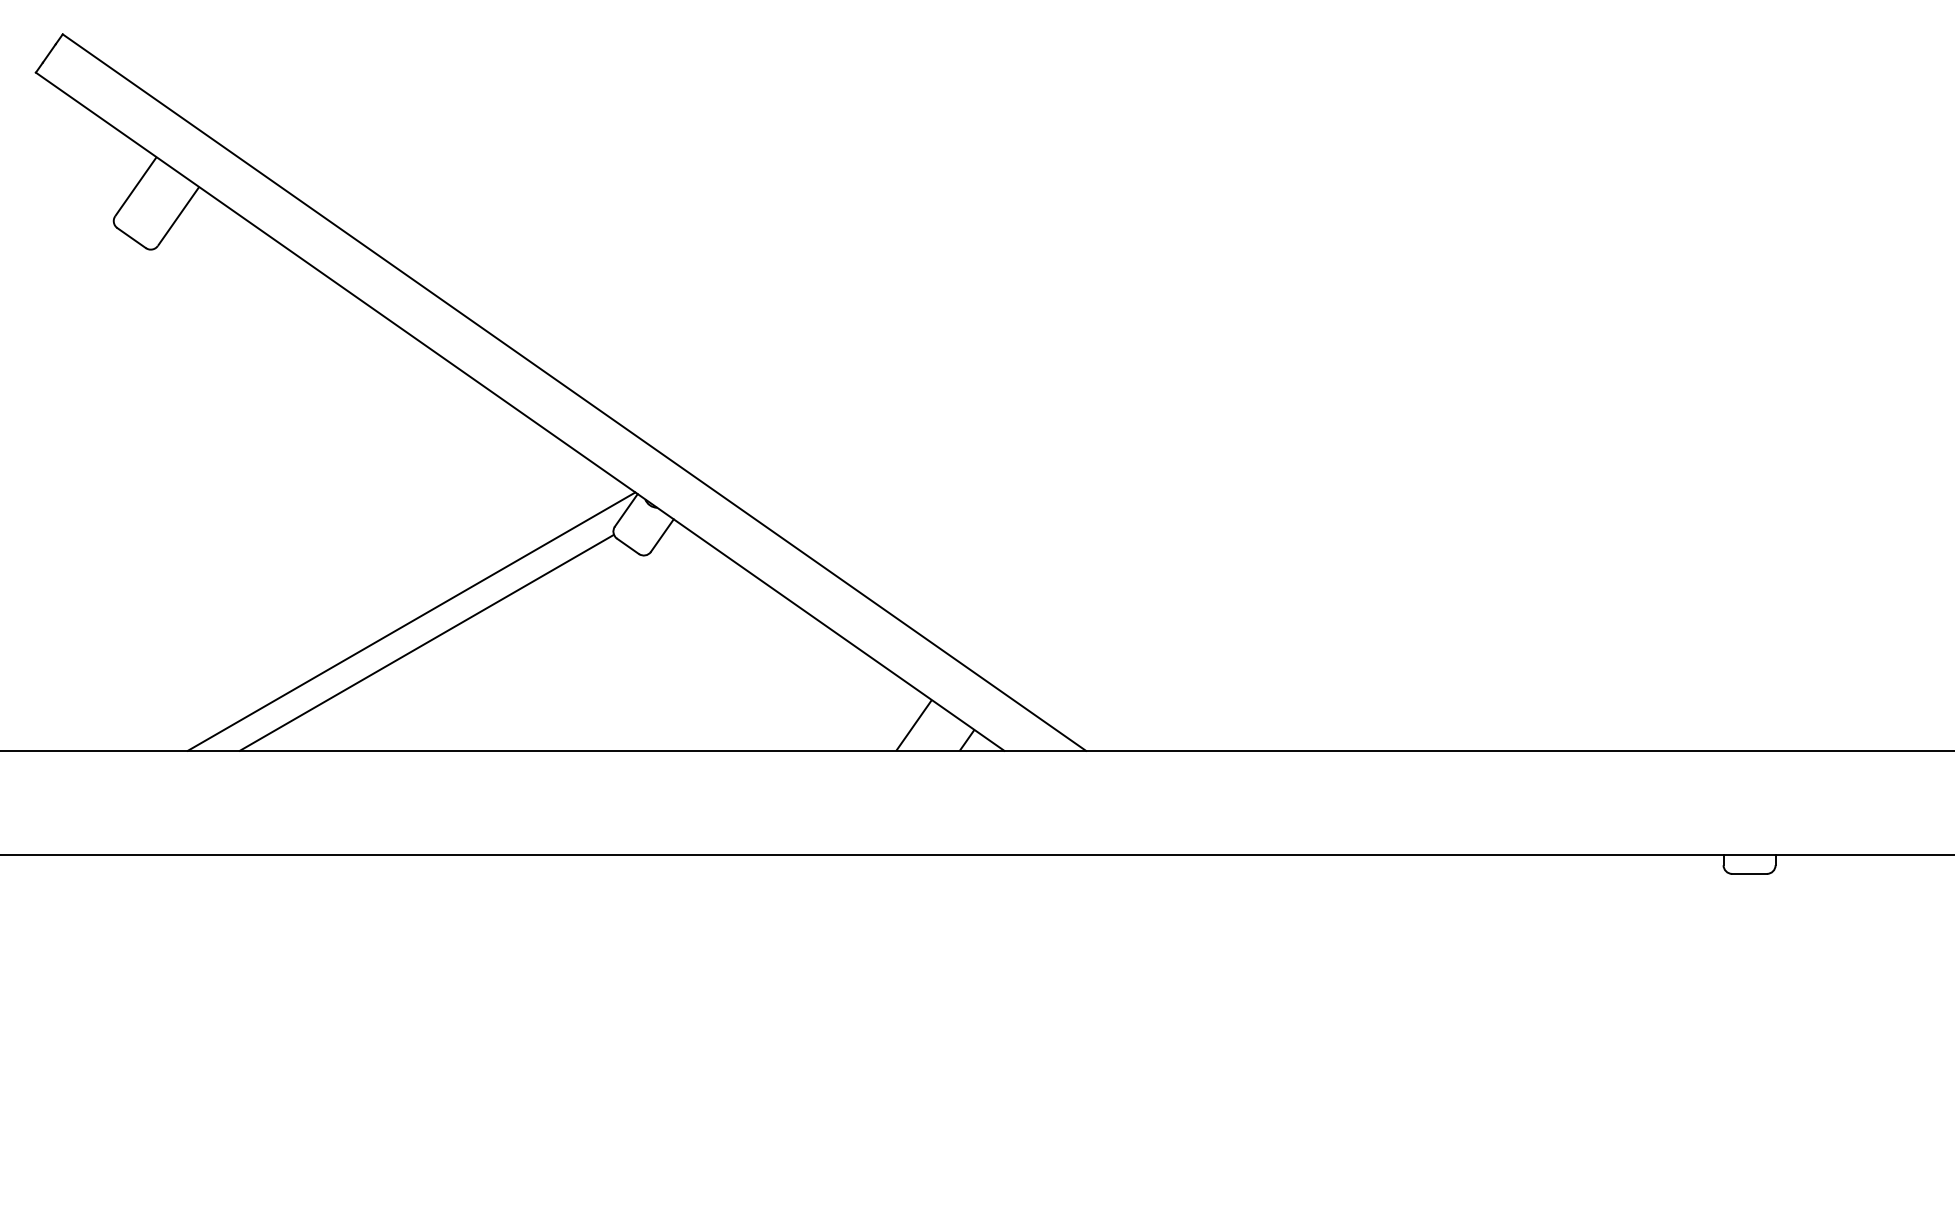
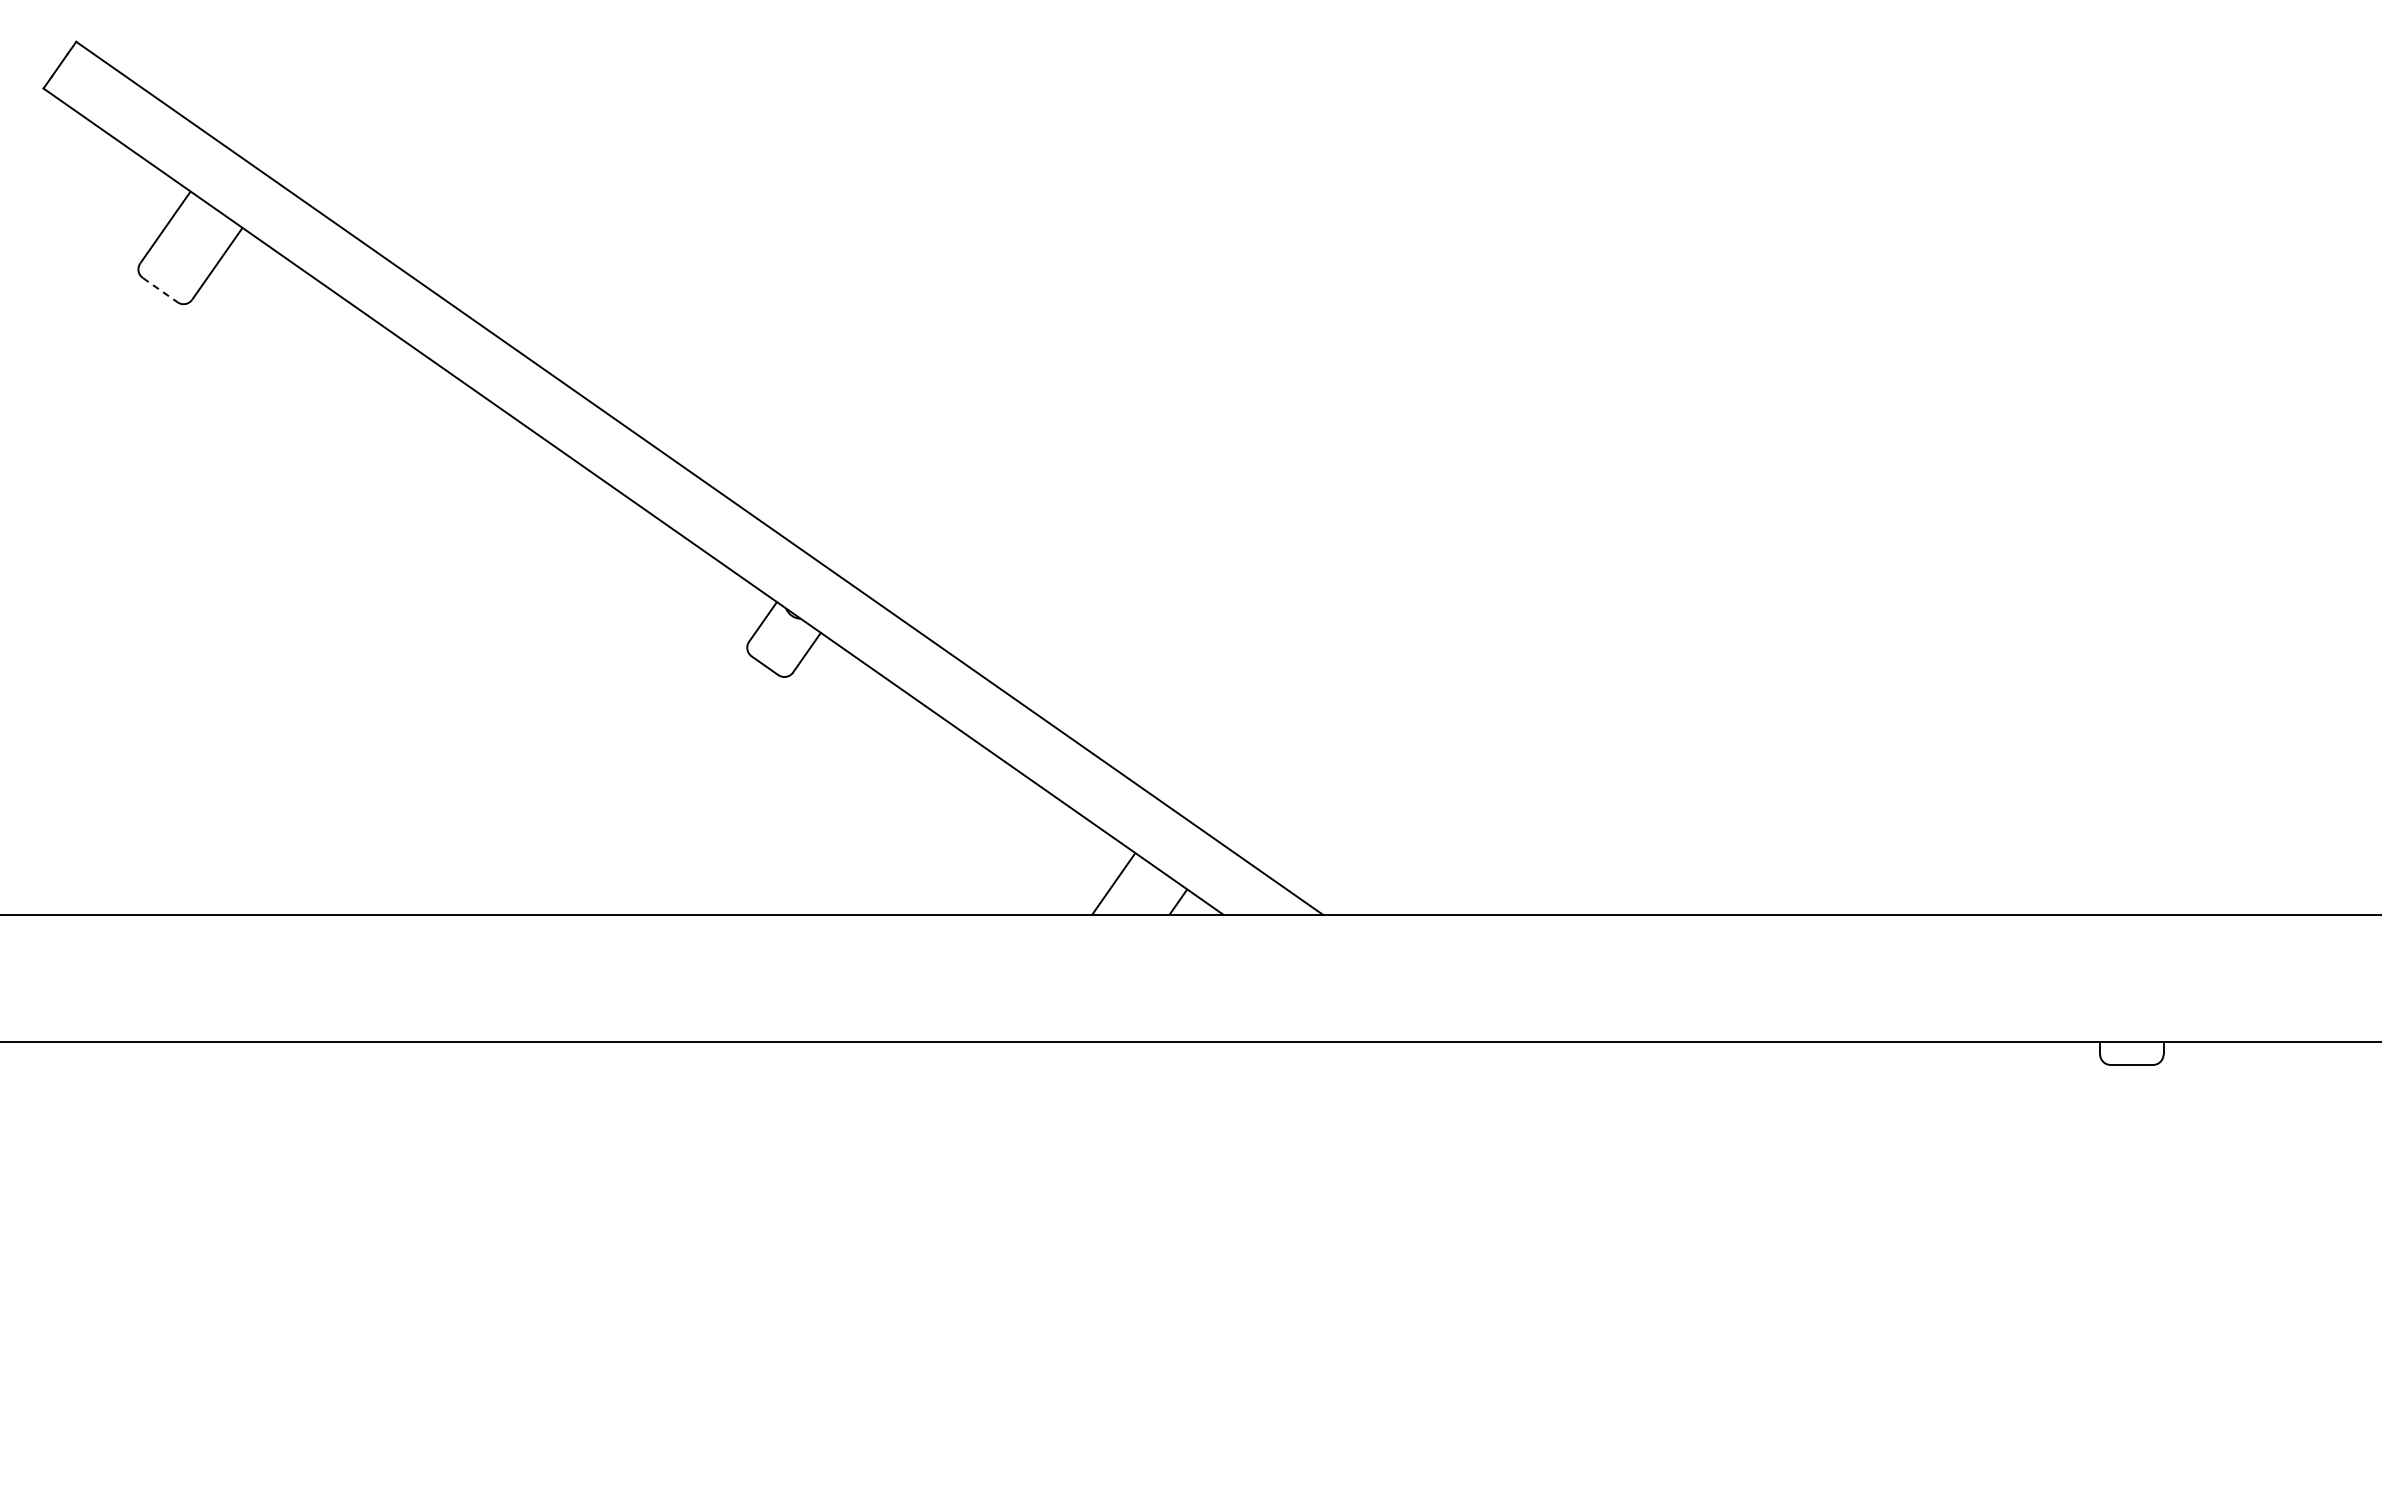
line: (131, 238) -> (160, 290), solid -> dashed
line: (411, 621) -> (501, 757), removed
line: (427, 642) -> (520, 783), removed

